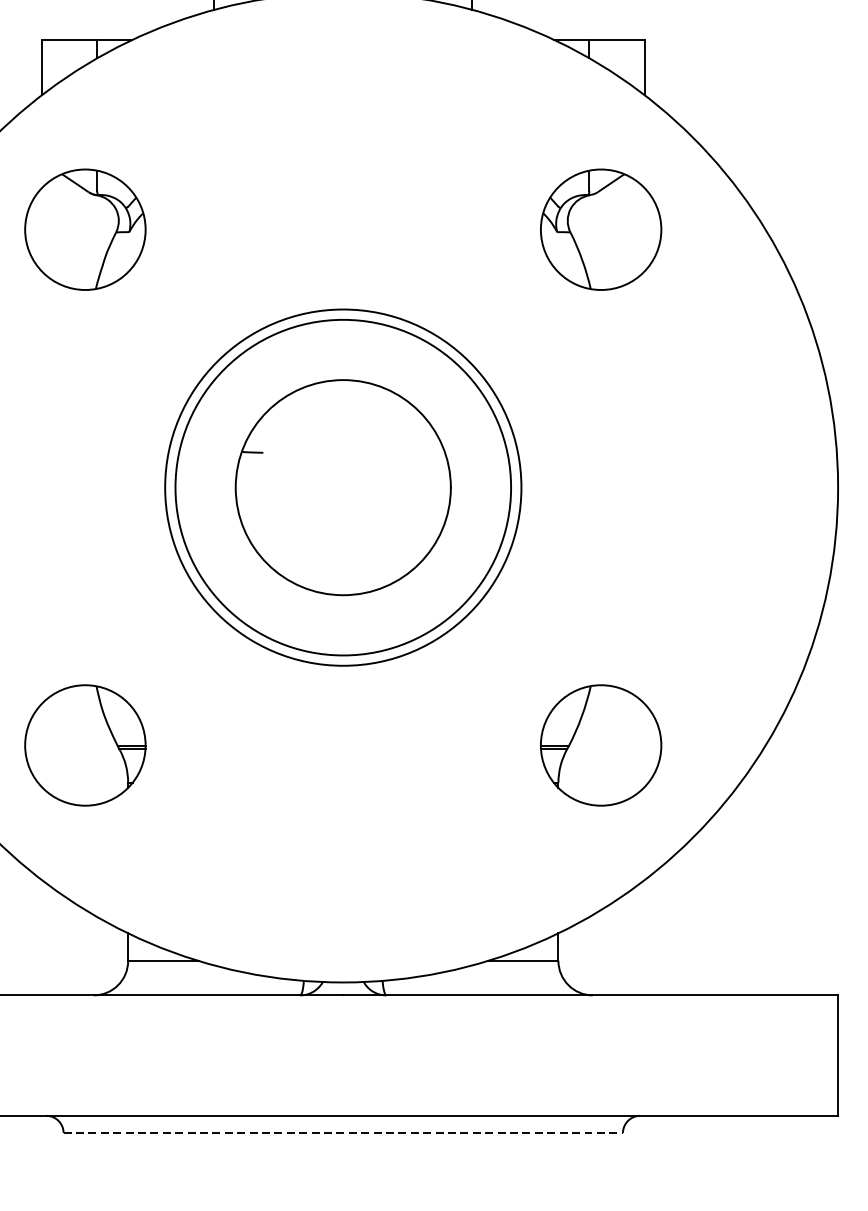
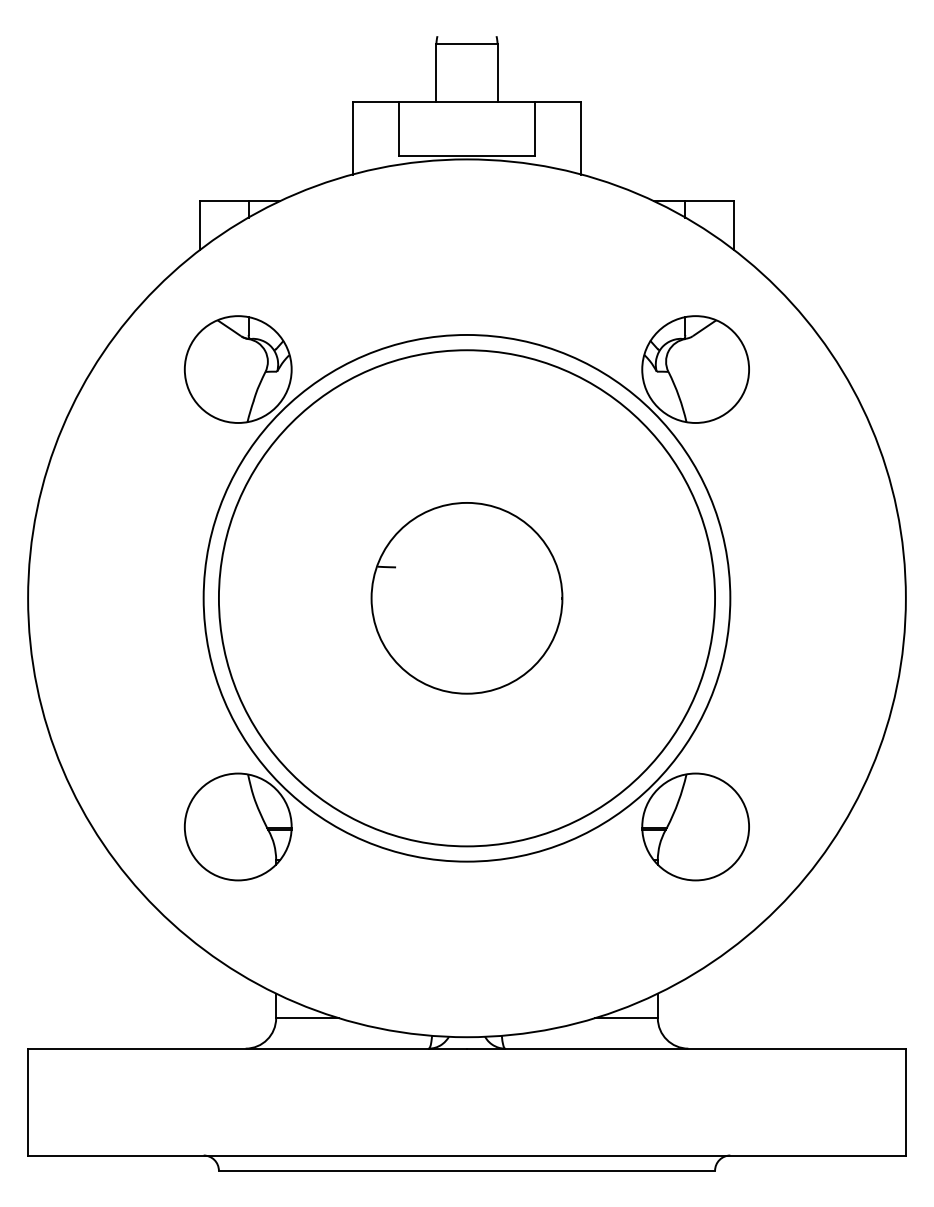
circle: (342, 486) -> (466, 597), size x1.67
circle: (342, 487) -> (466, 598), size x1.67
line: (343, 1132) -> (467, 1170), dashed -> solid

